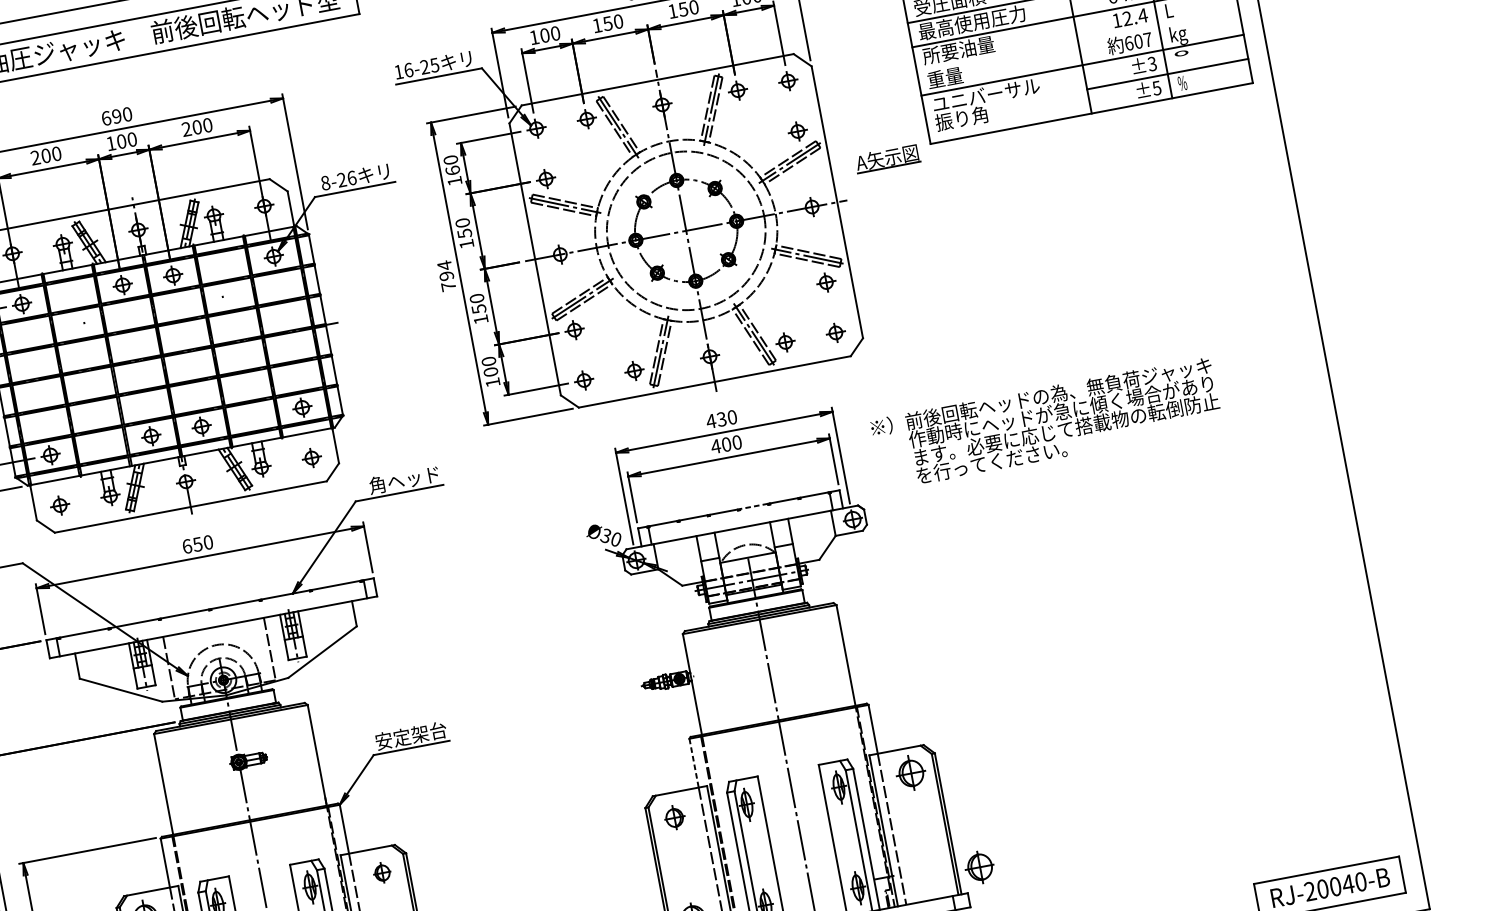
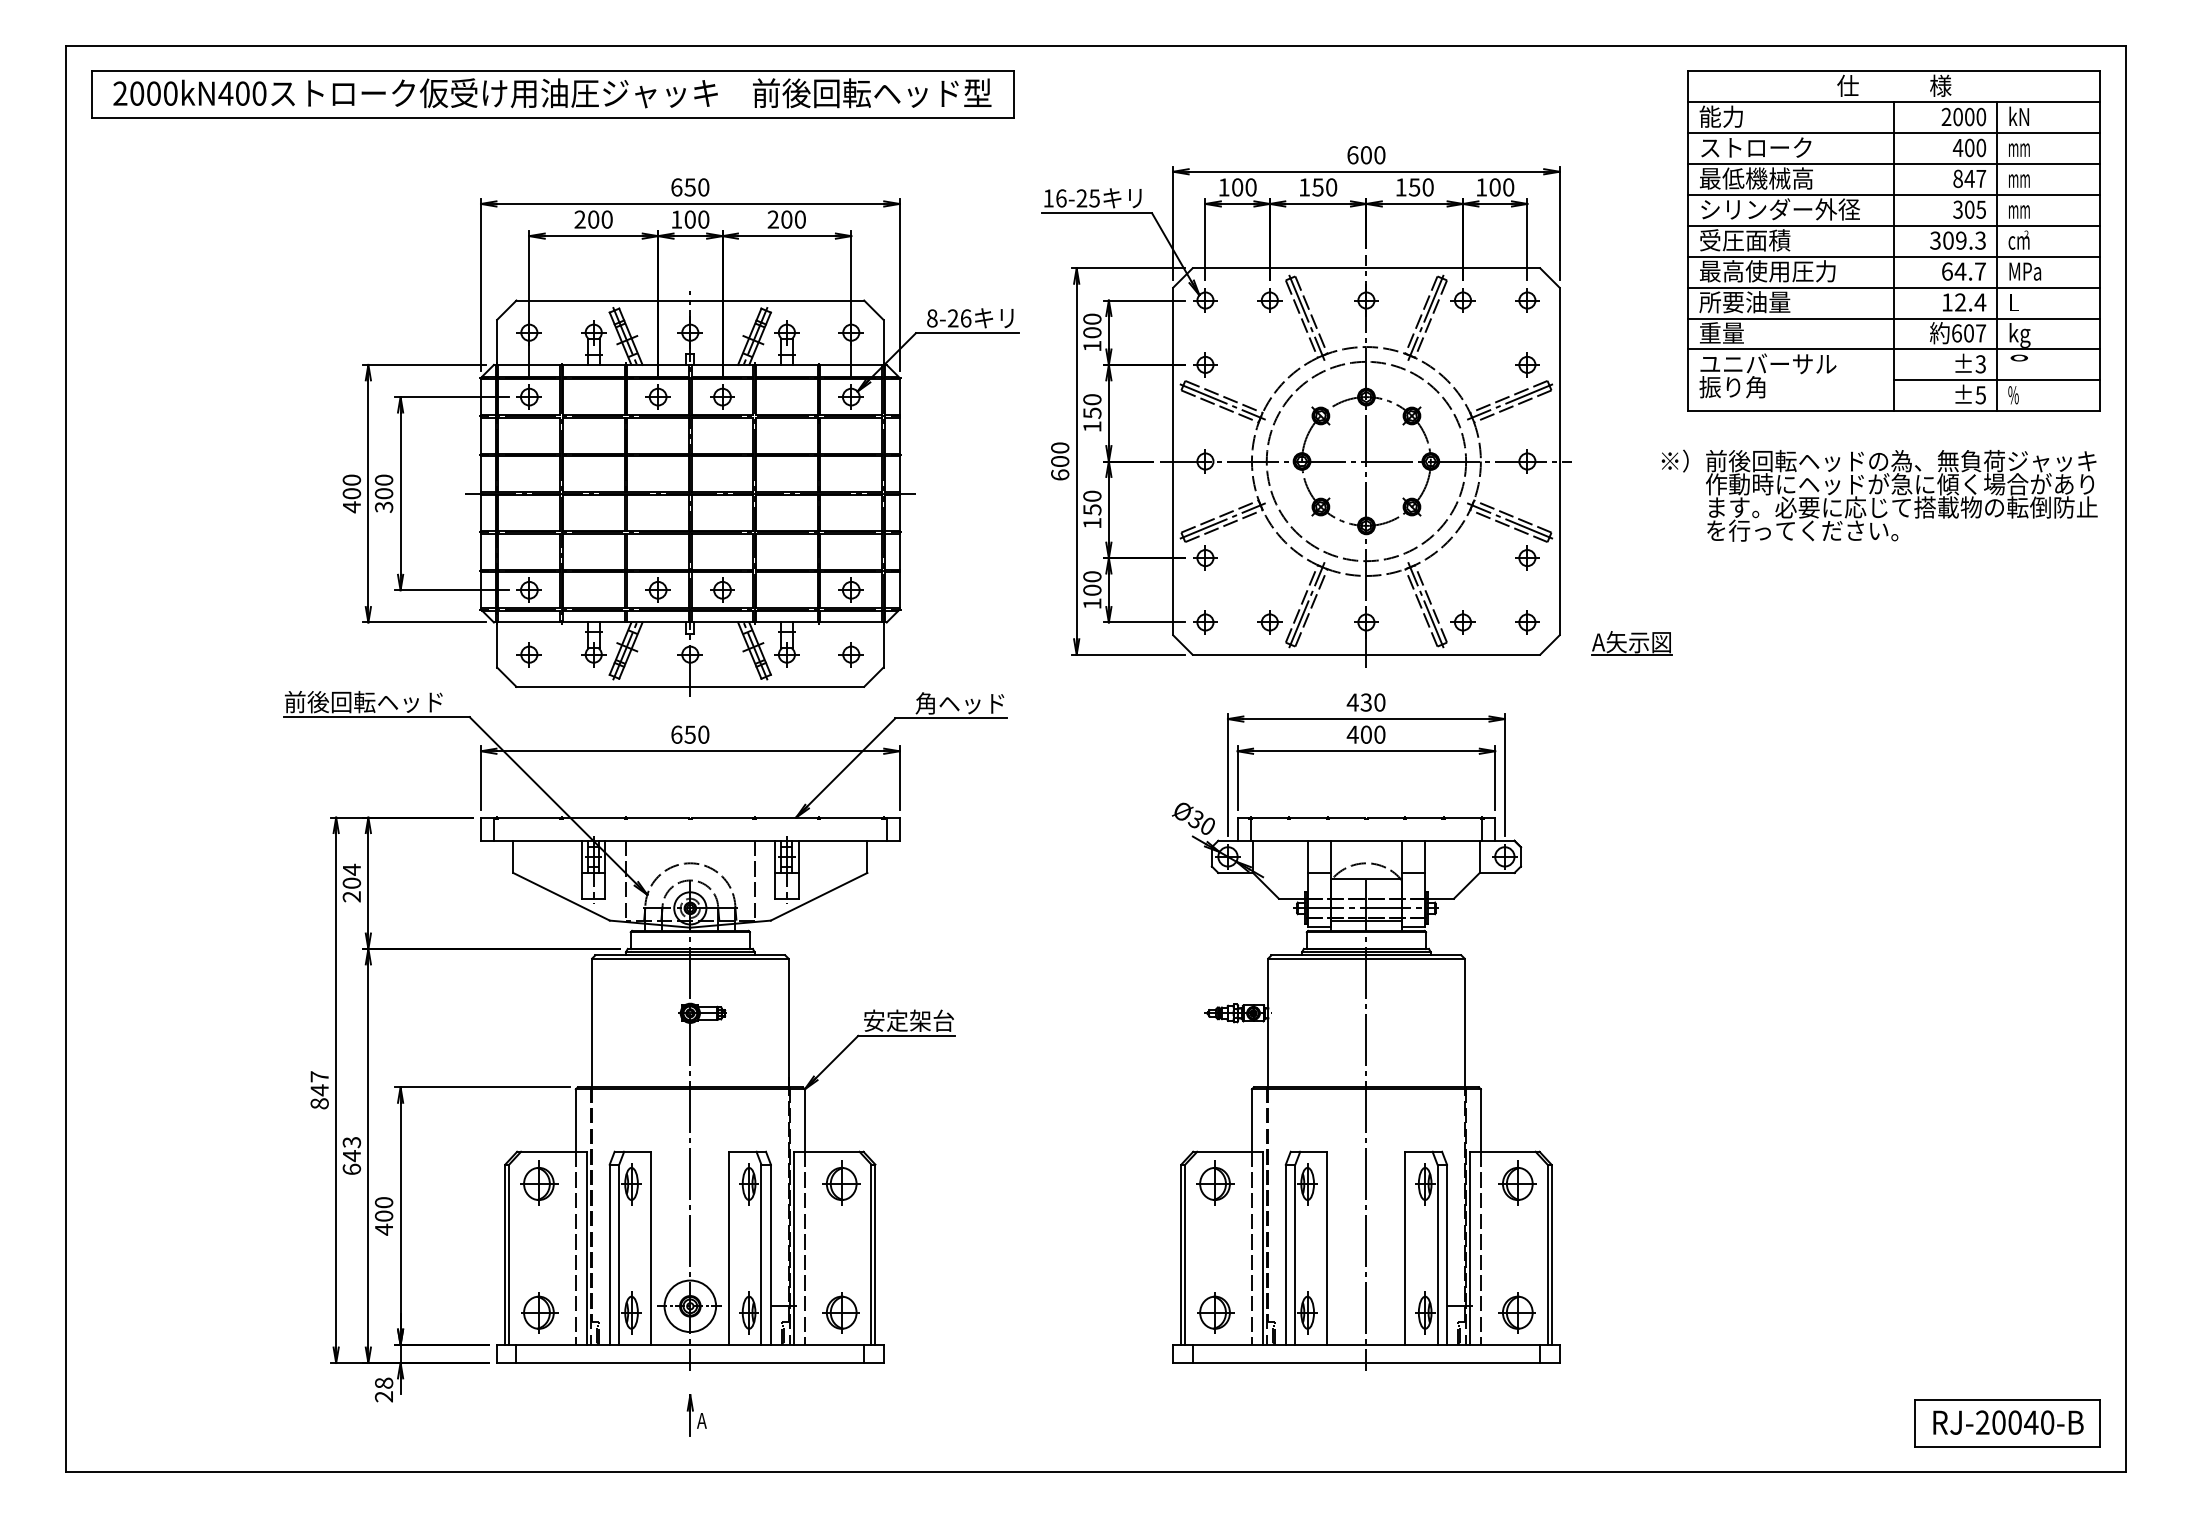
line: (1078, 40) -> (1894, 318), added
text: (116, 116) -> (689, 187), 690 -> 650
part: (887, 158) -> (1631, 643), moved
text: (452, 170) -> (1092, 332), 160 -> 100
text: (446, 276) -> (1060, 461), 794 -> 600
text: (1046, 423) -> (1879, 495), moved
line: (753, 506) -> (1385, 817), dashed -> solid
line: (693, 763) -> (1251, 1121), dashed -> solid
part: (674, 817) -> (1215, 1182), size x1.43
part: (979, 867) -> (1516, 1312), moved
part: (382, 872) -> (841, 1182), size x1.67

